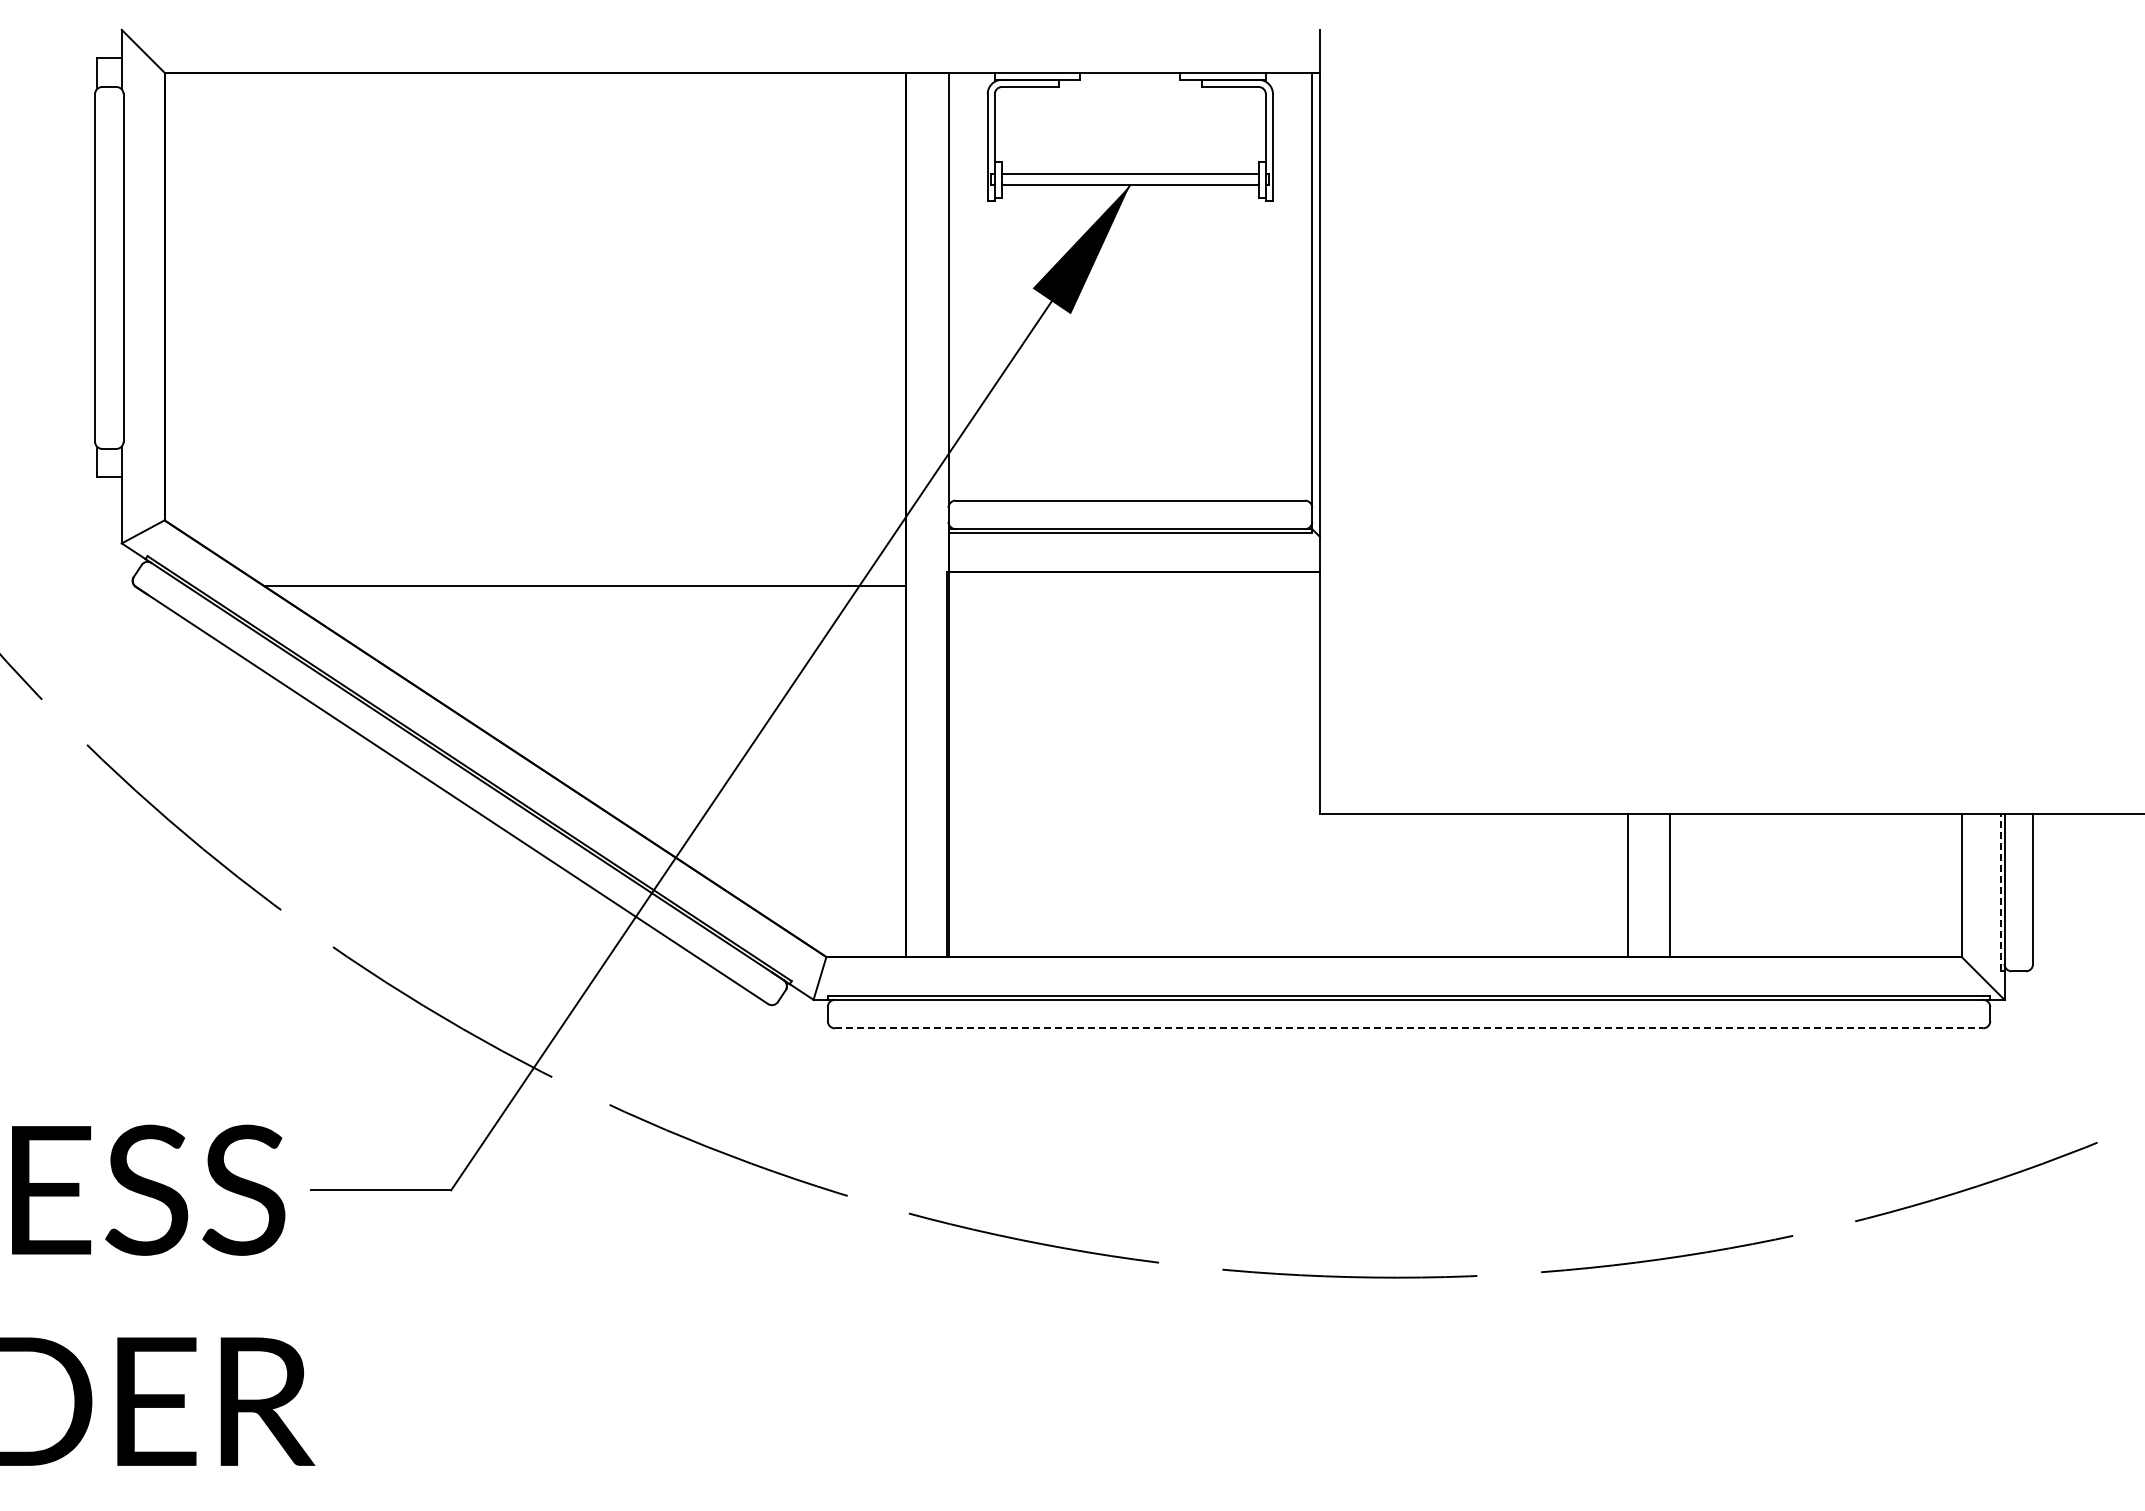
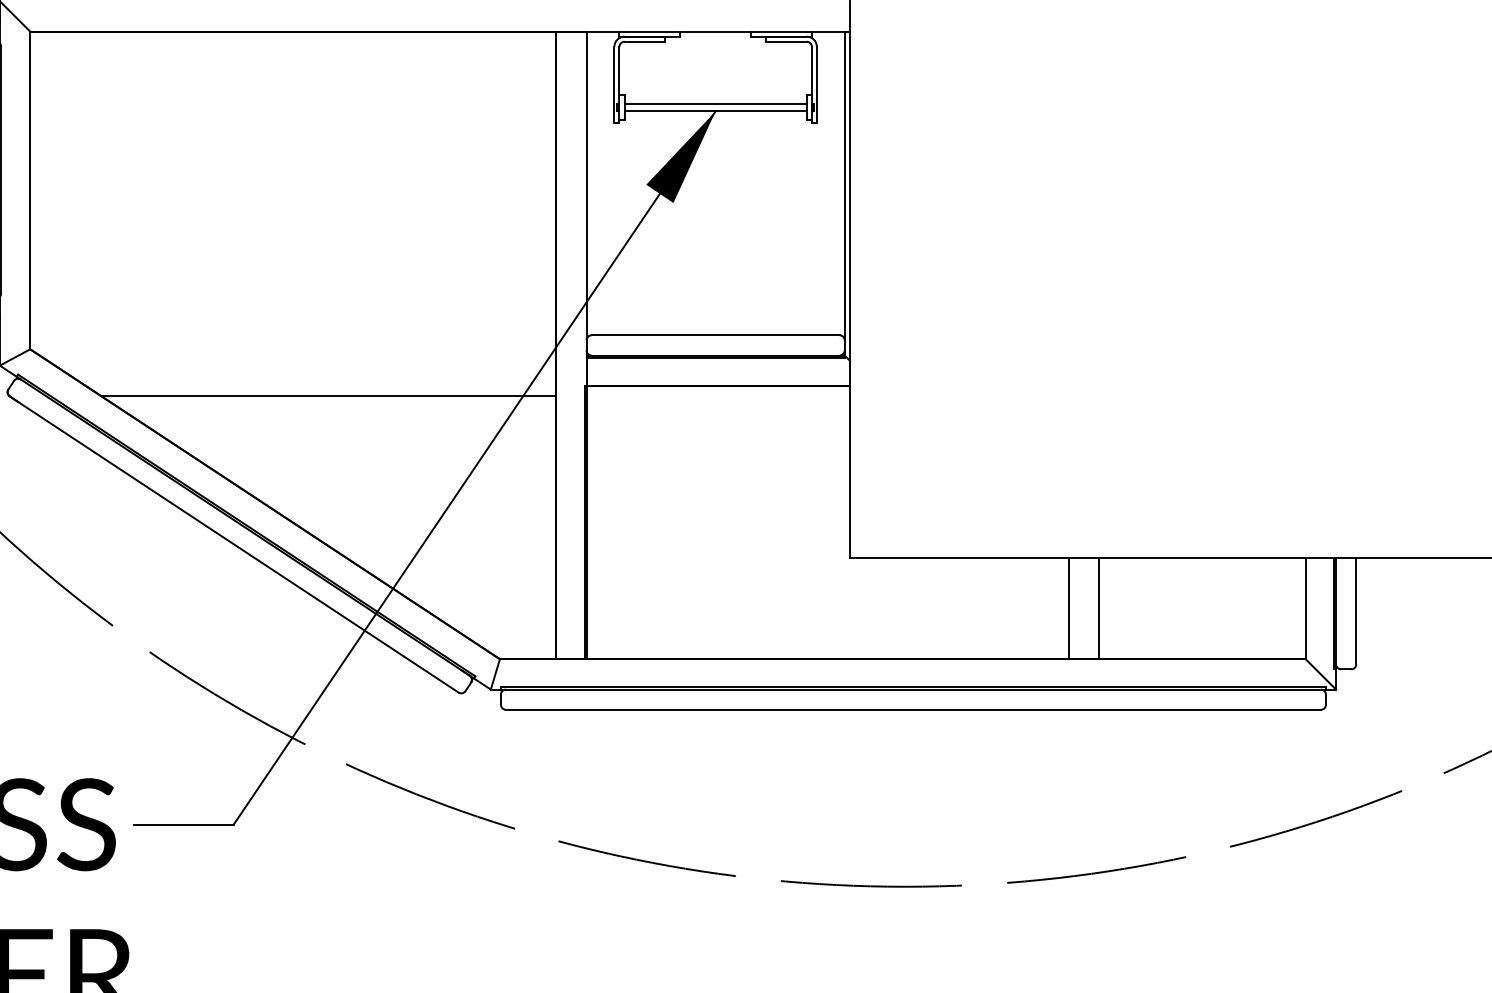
line: (2000, 892) -> (1333, 613), dashed -> solid
line: (1409, 1028) -> (913, 709), dashed -> solid

